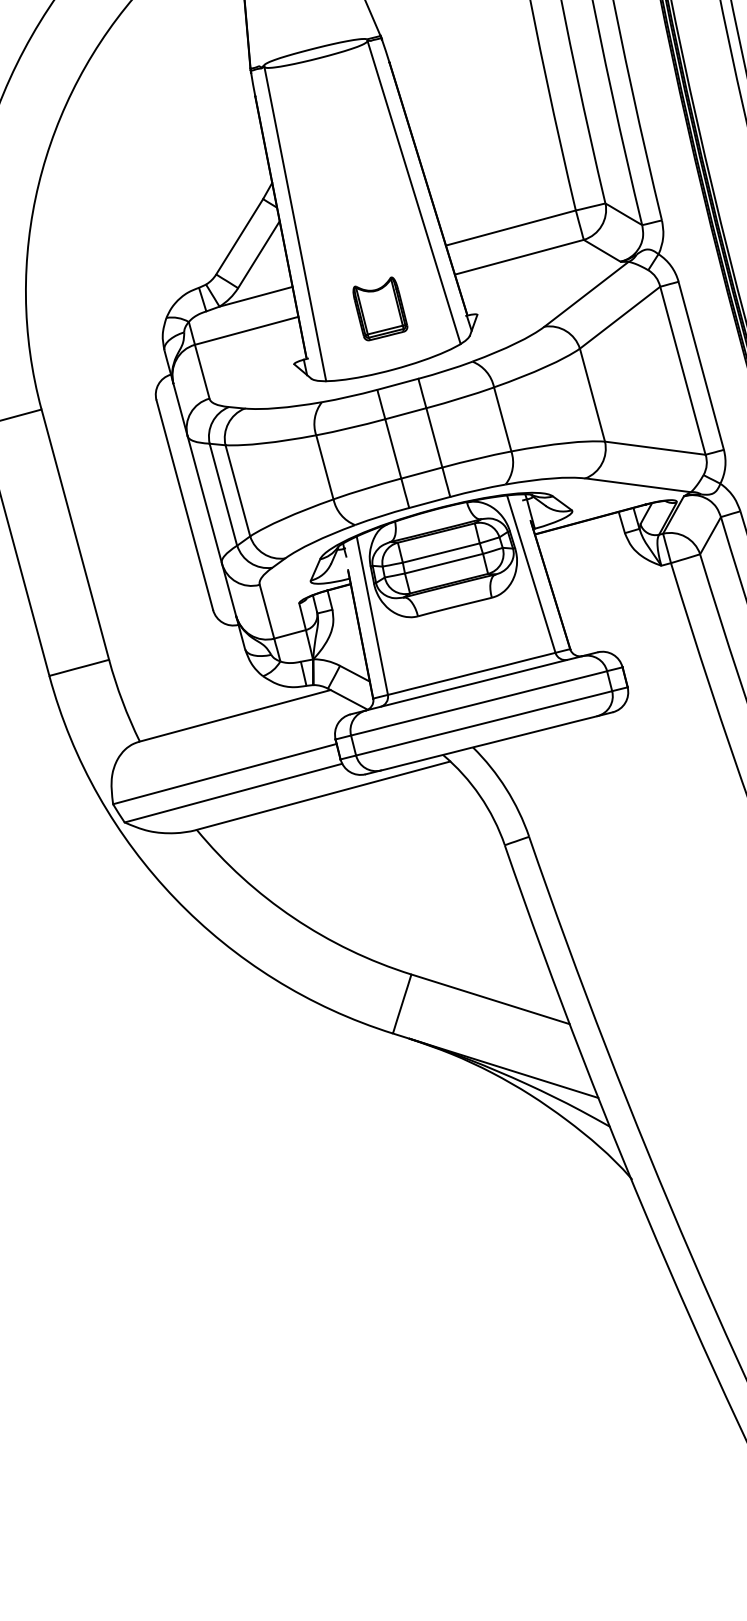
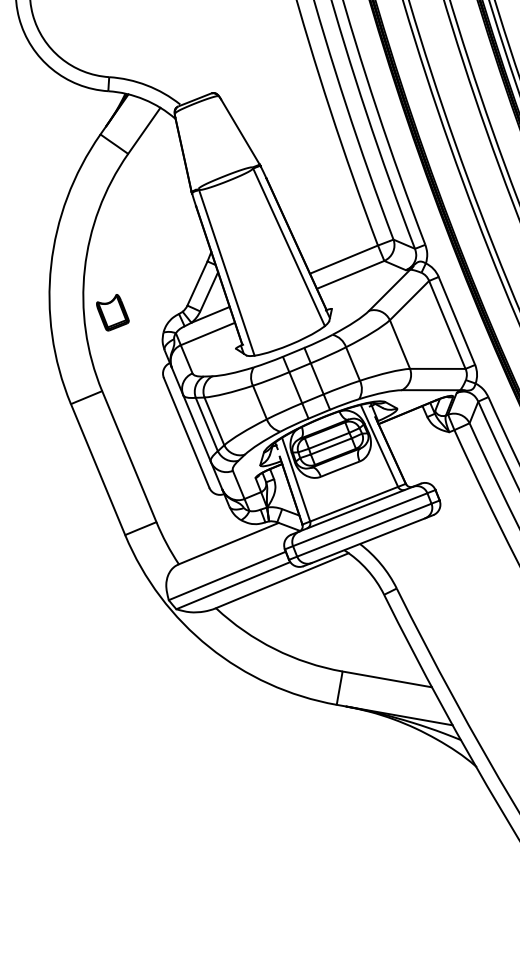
part: (379, 308) -> (112, 312), moved

